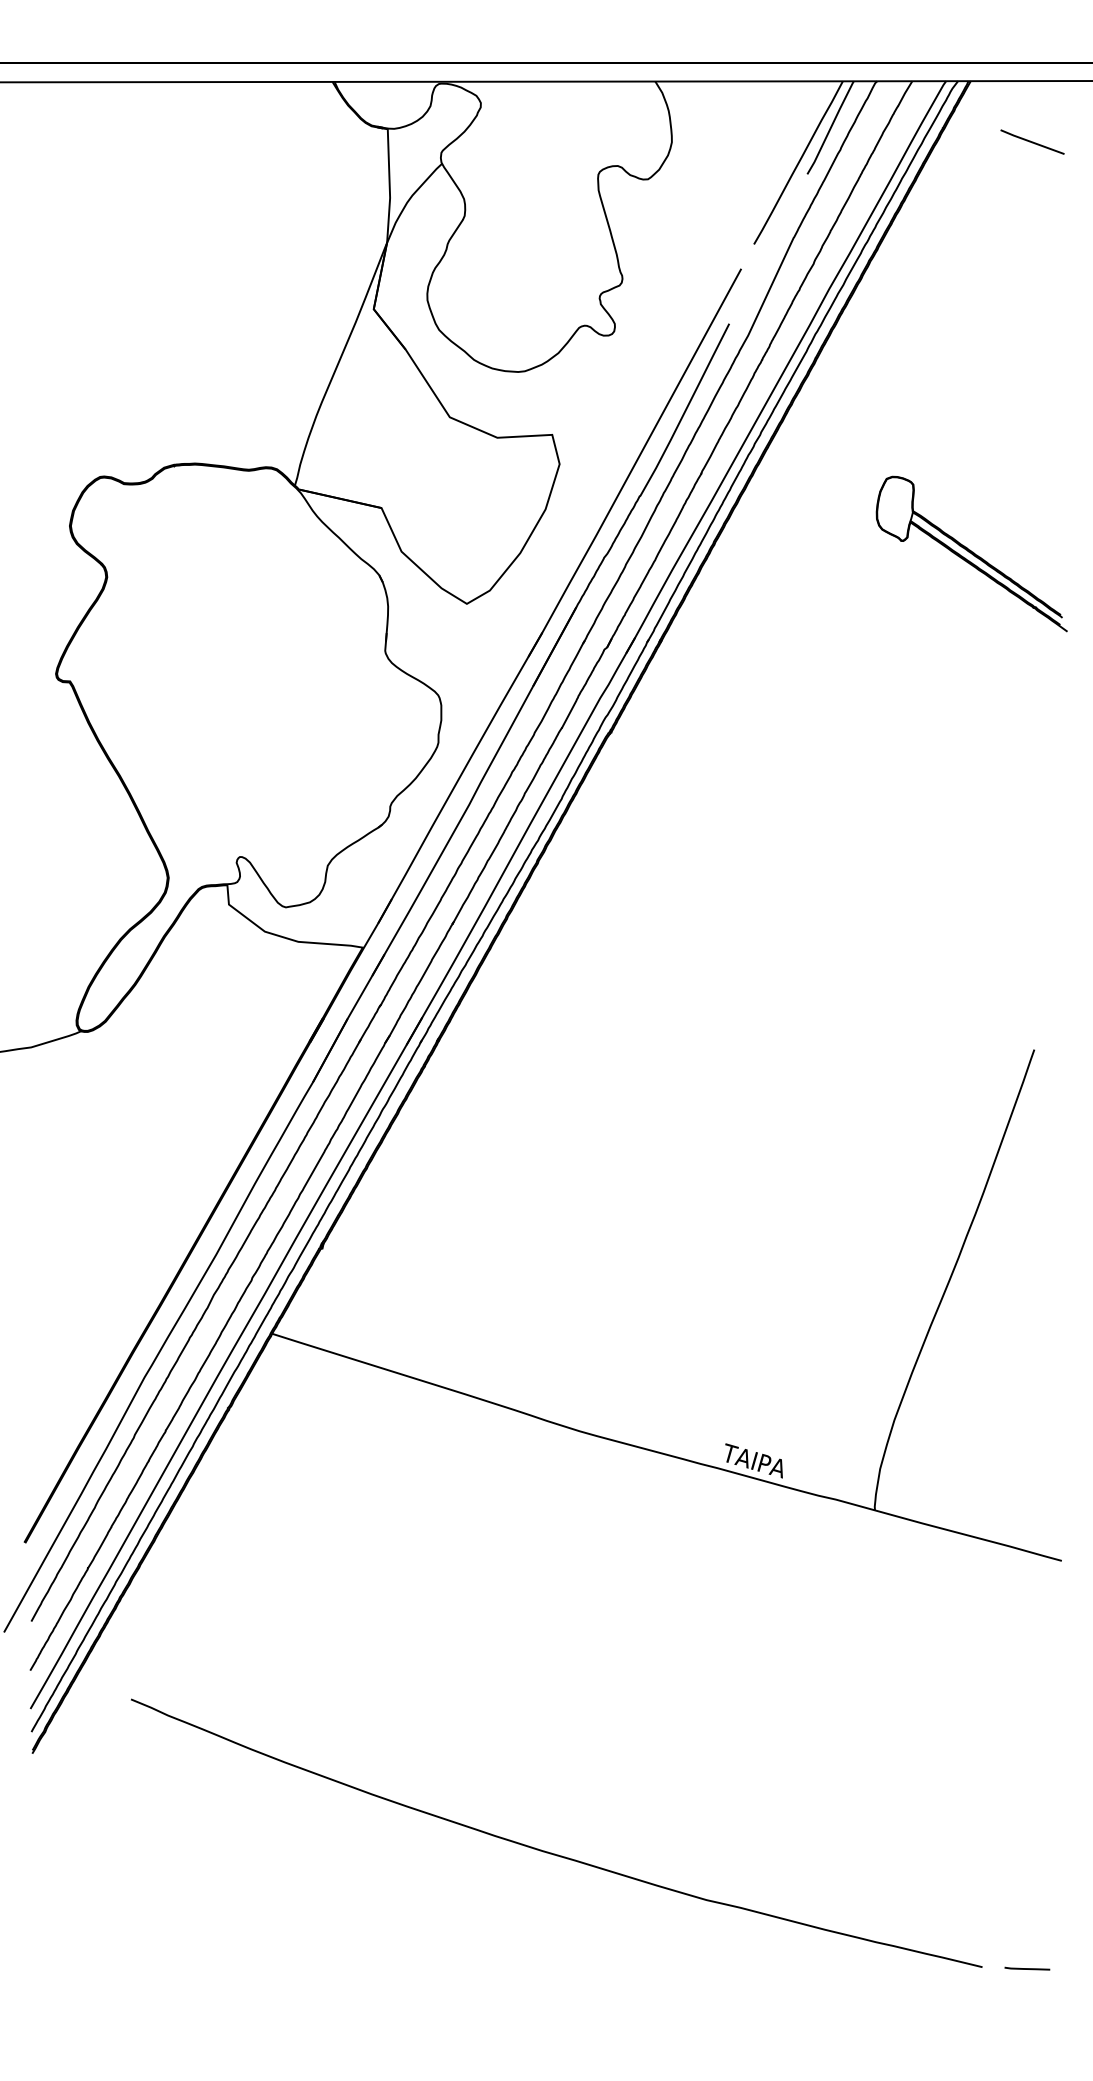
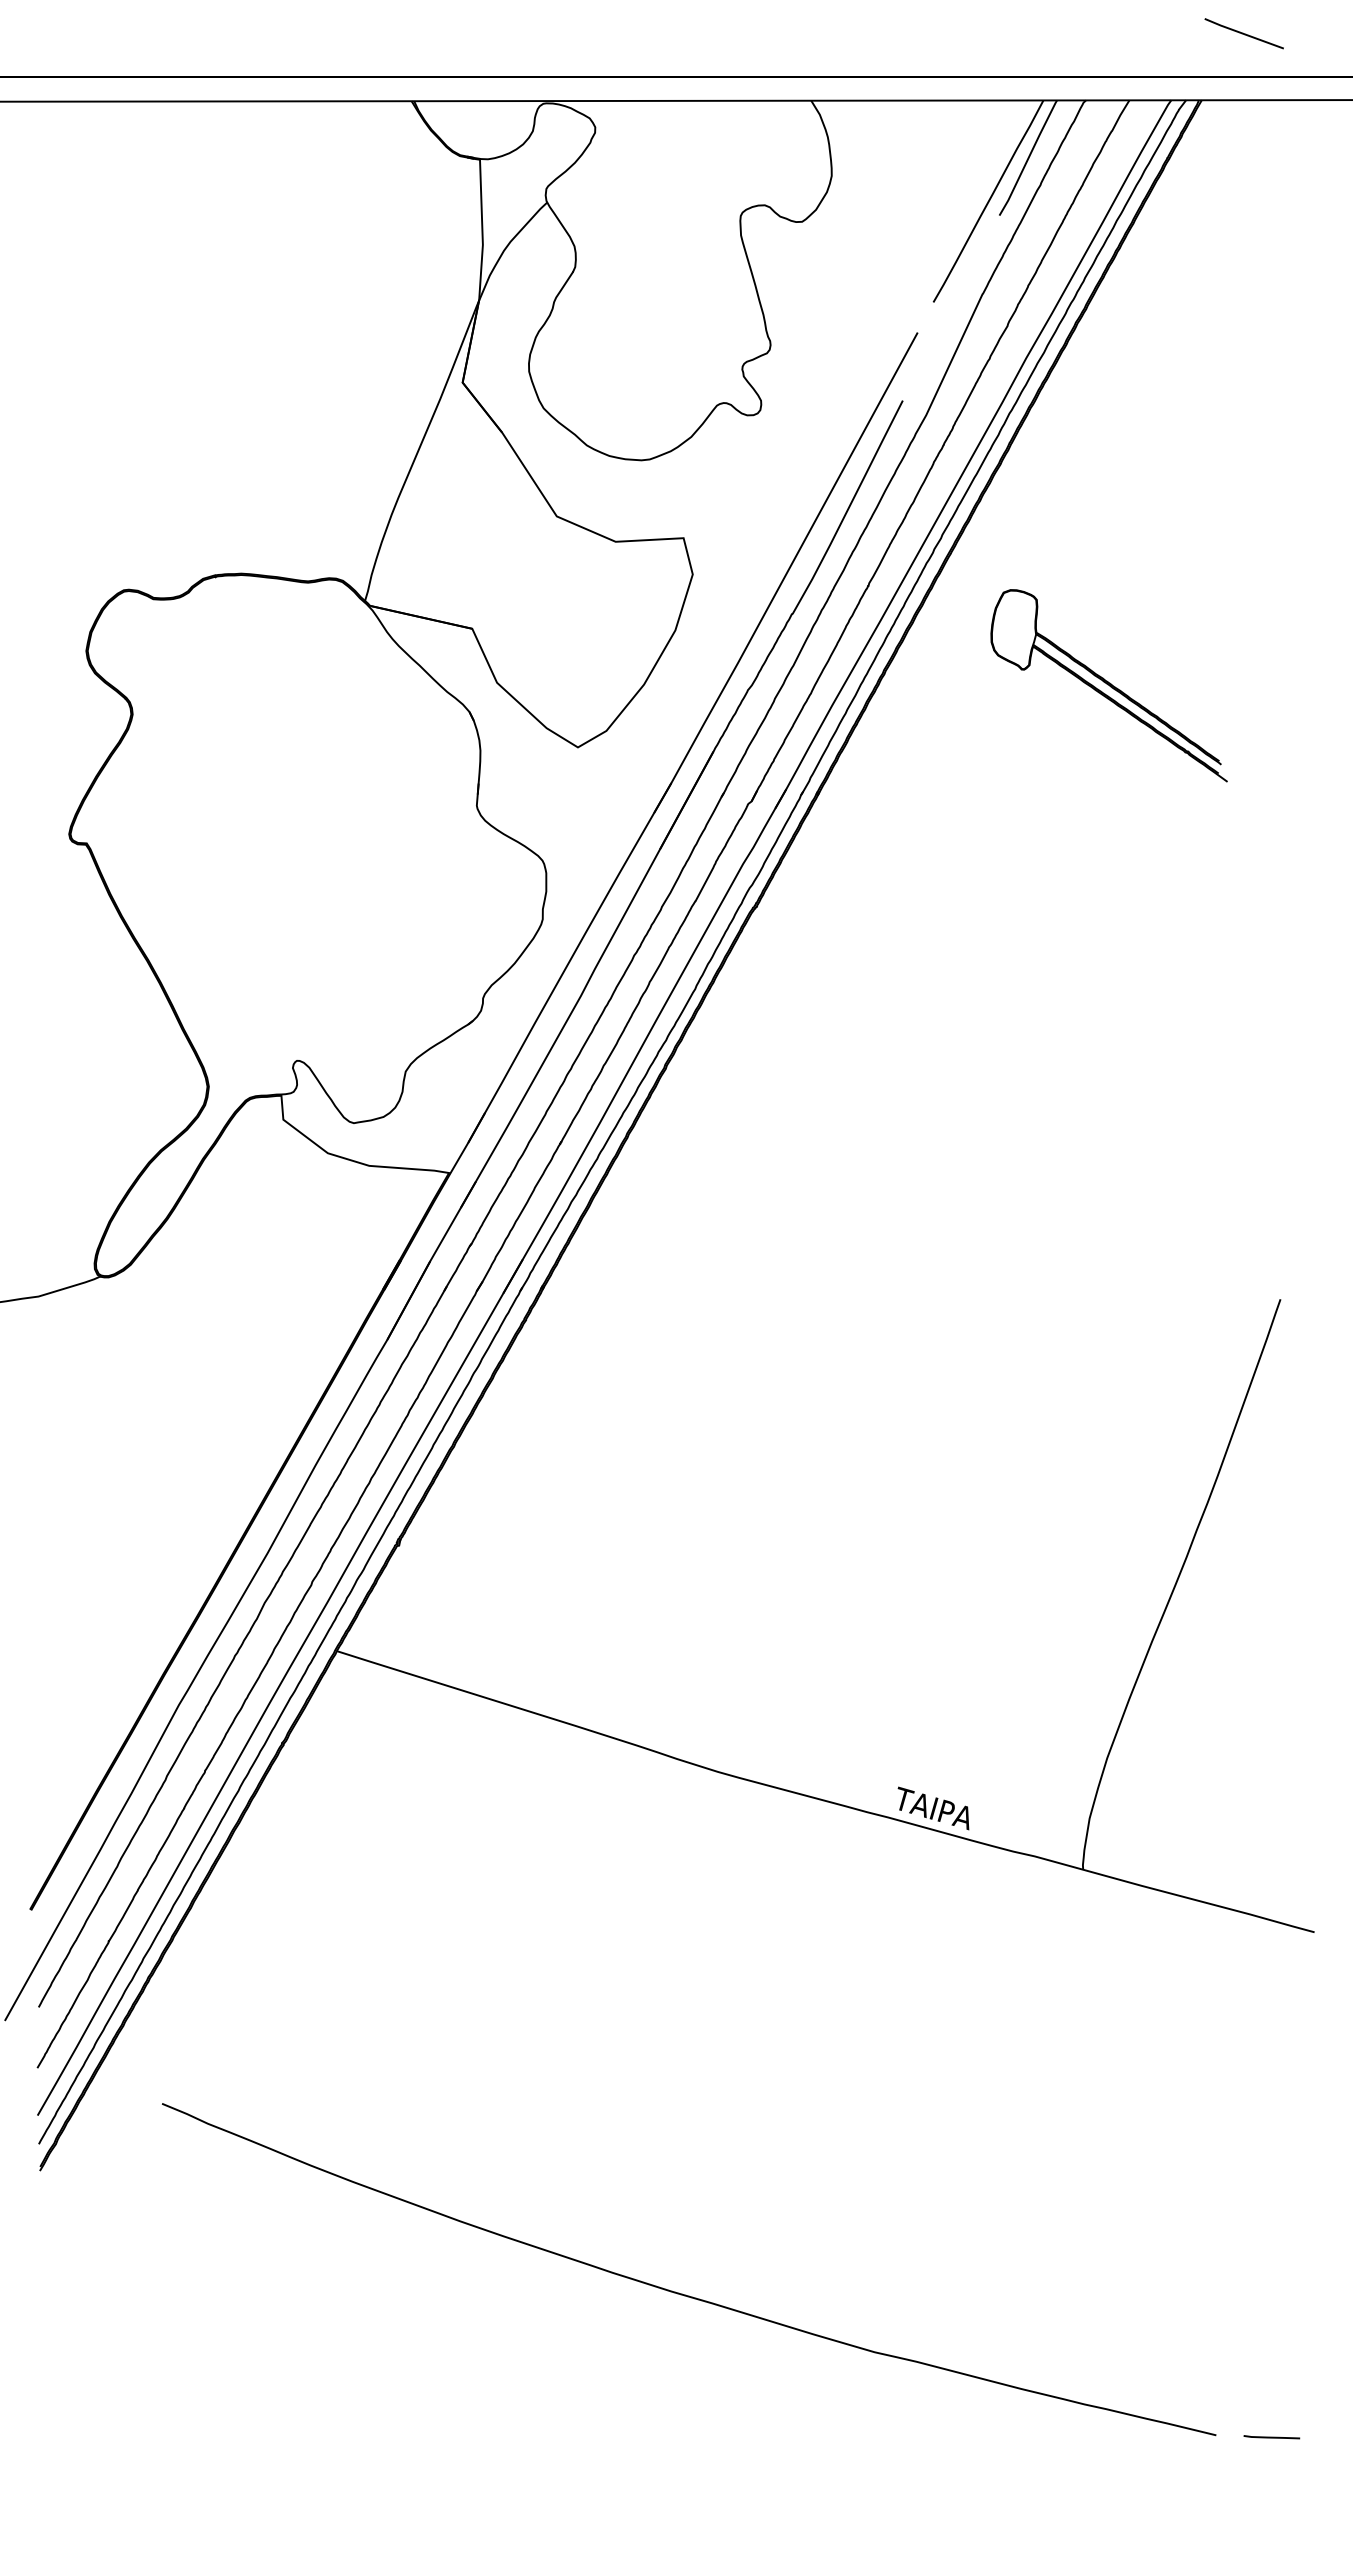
line: (1031, 141) -> (1243, 33), moved
part: (971, 553) -> (1108, 685), moved

